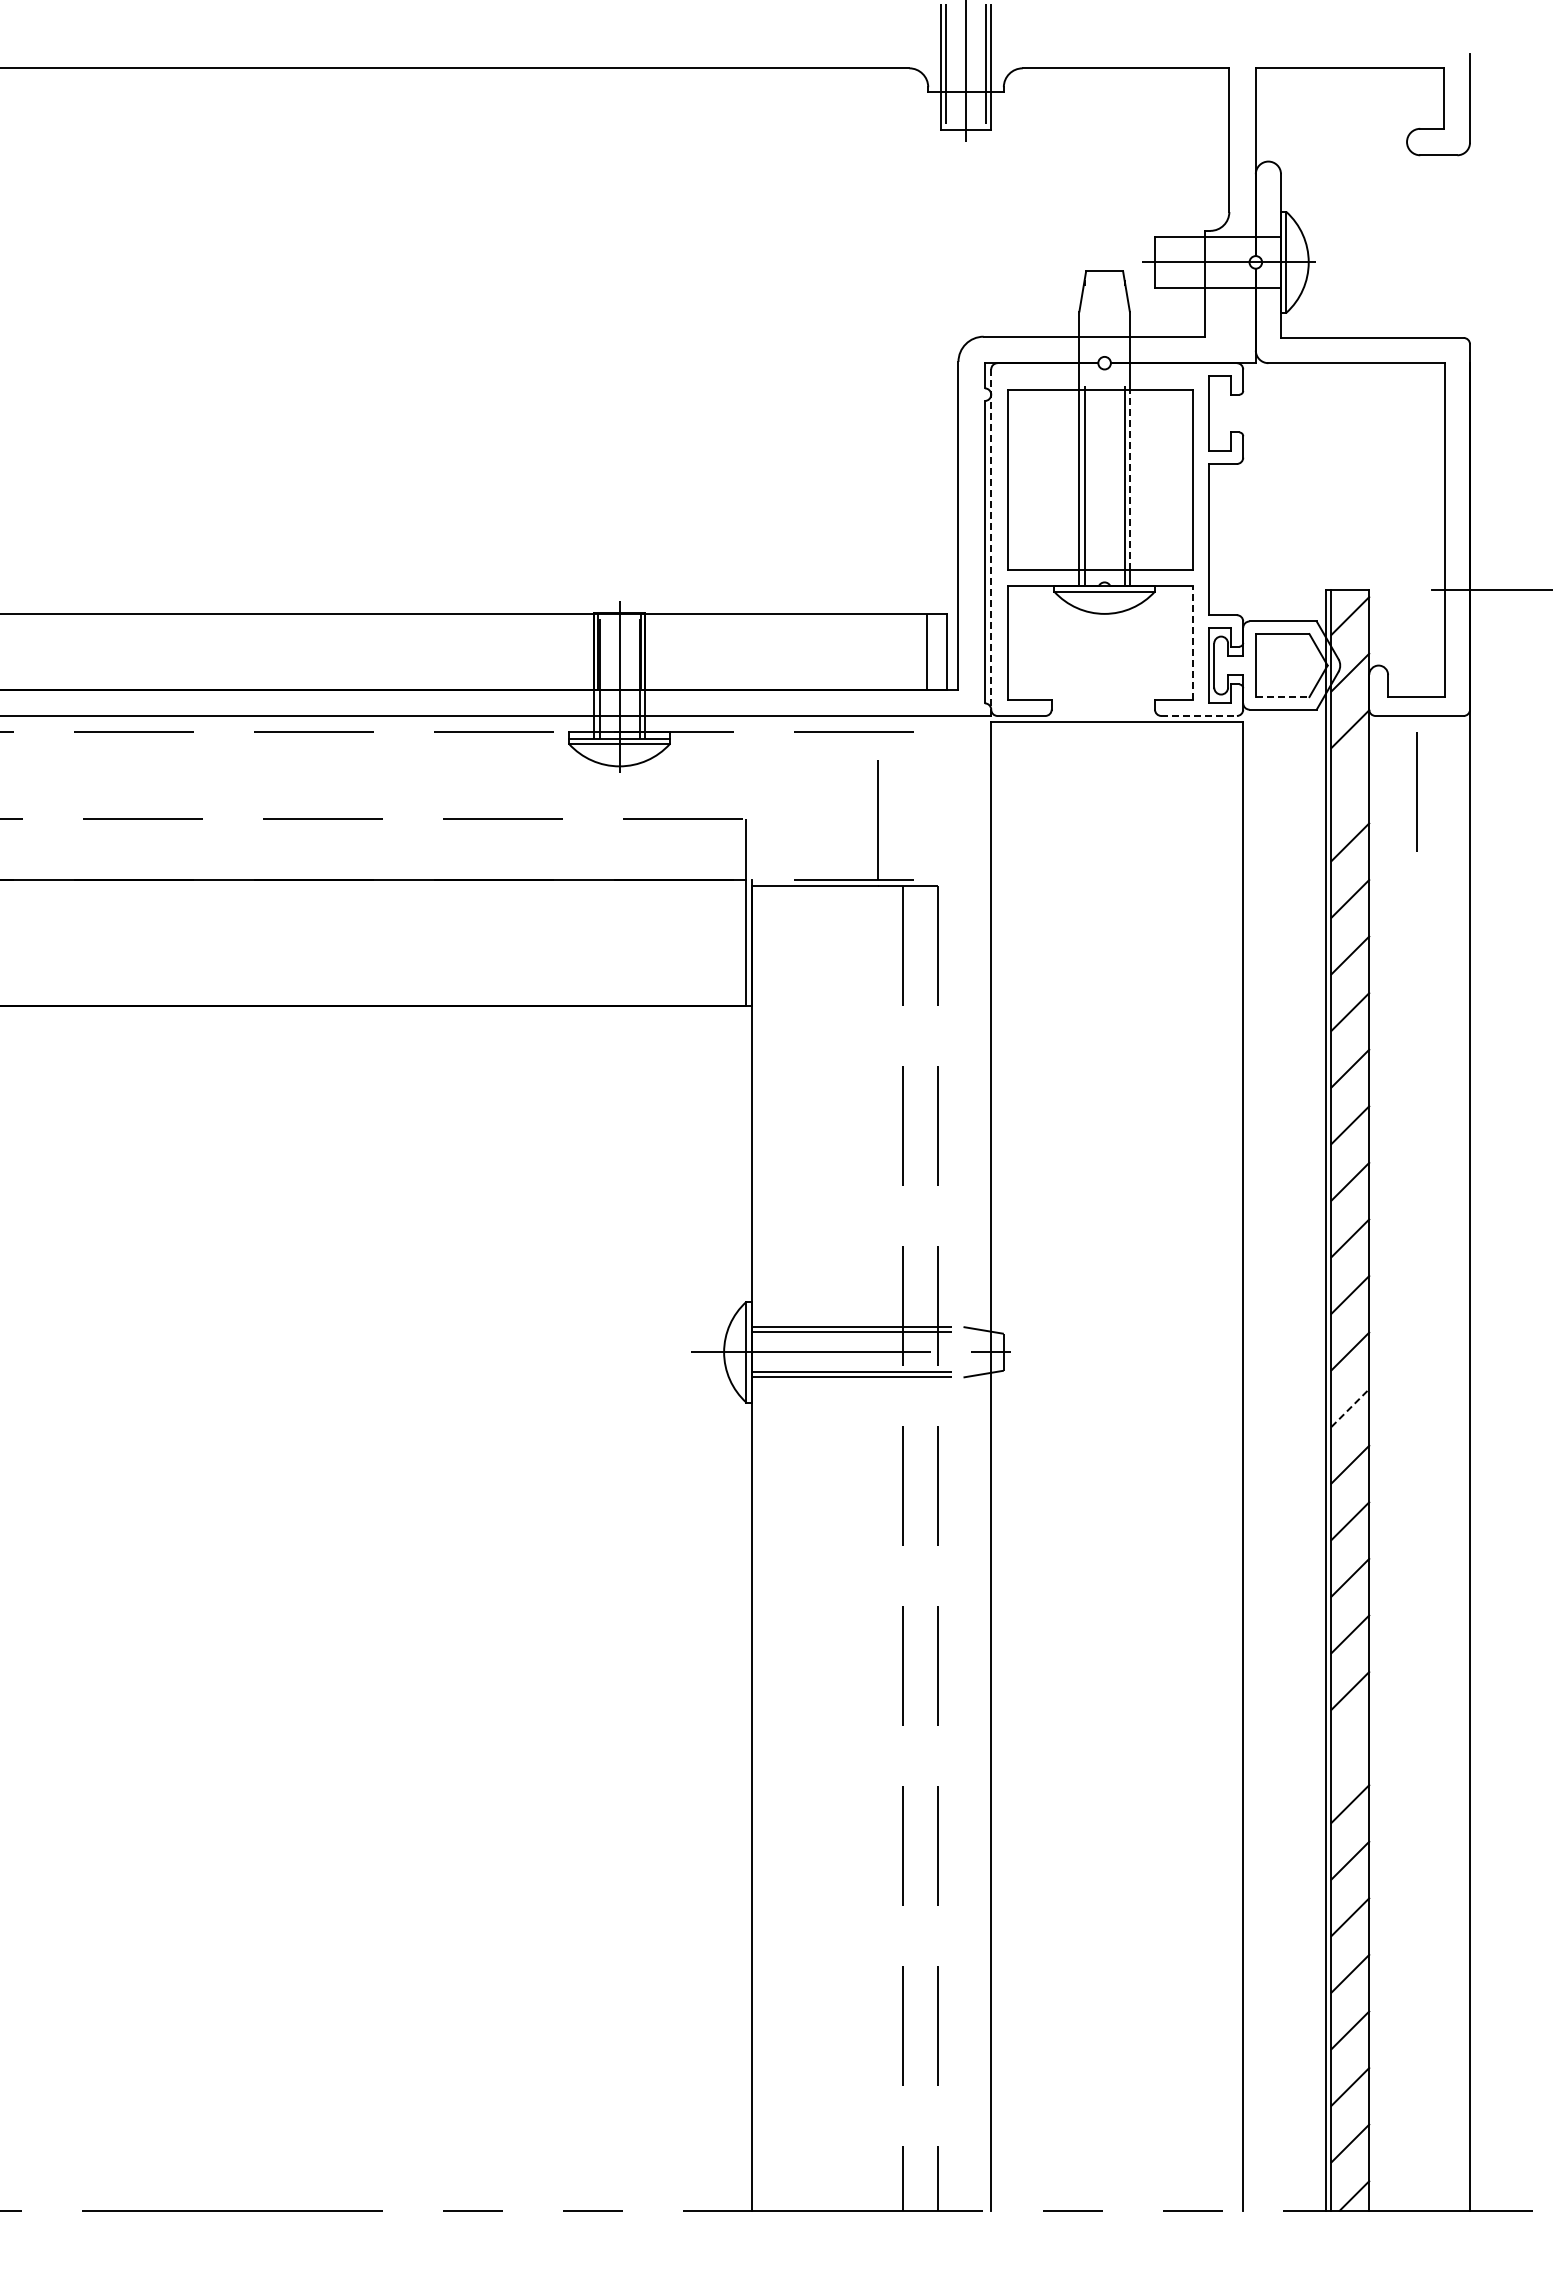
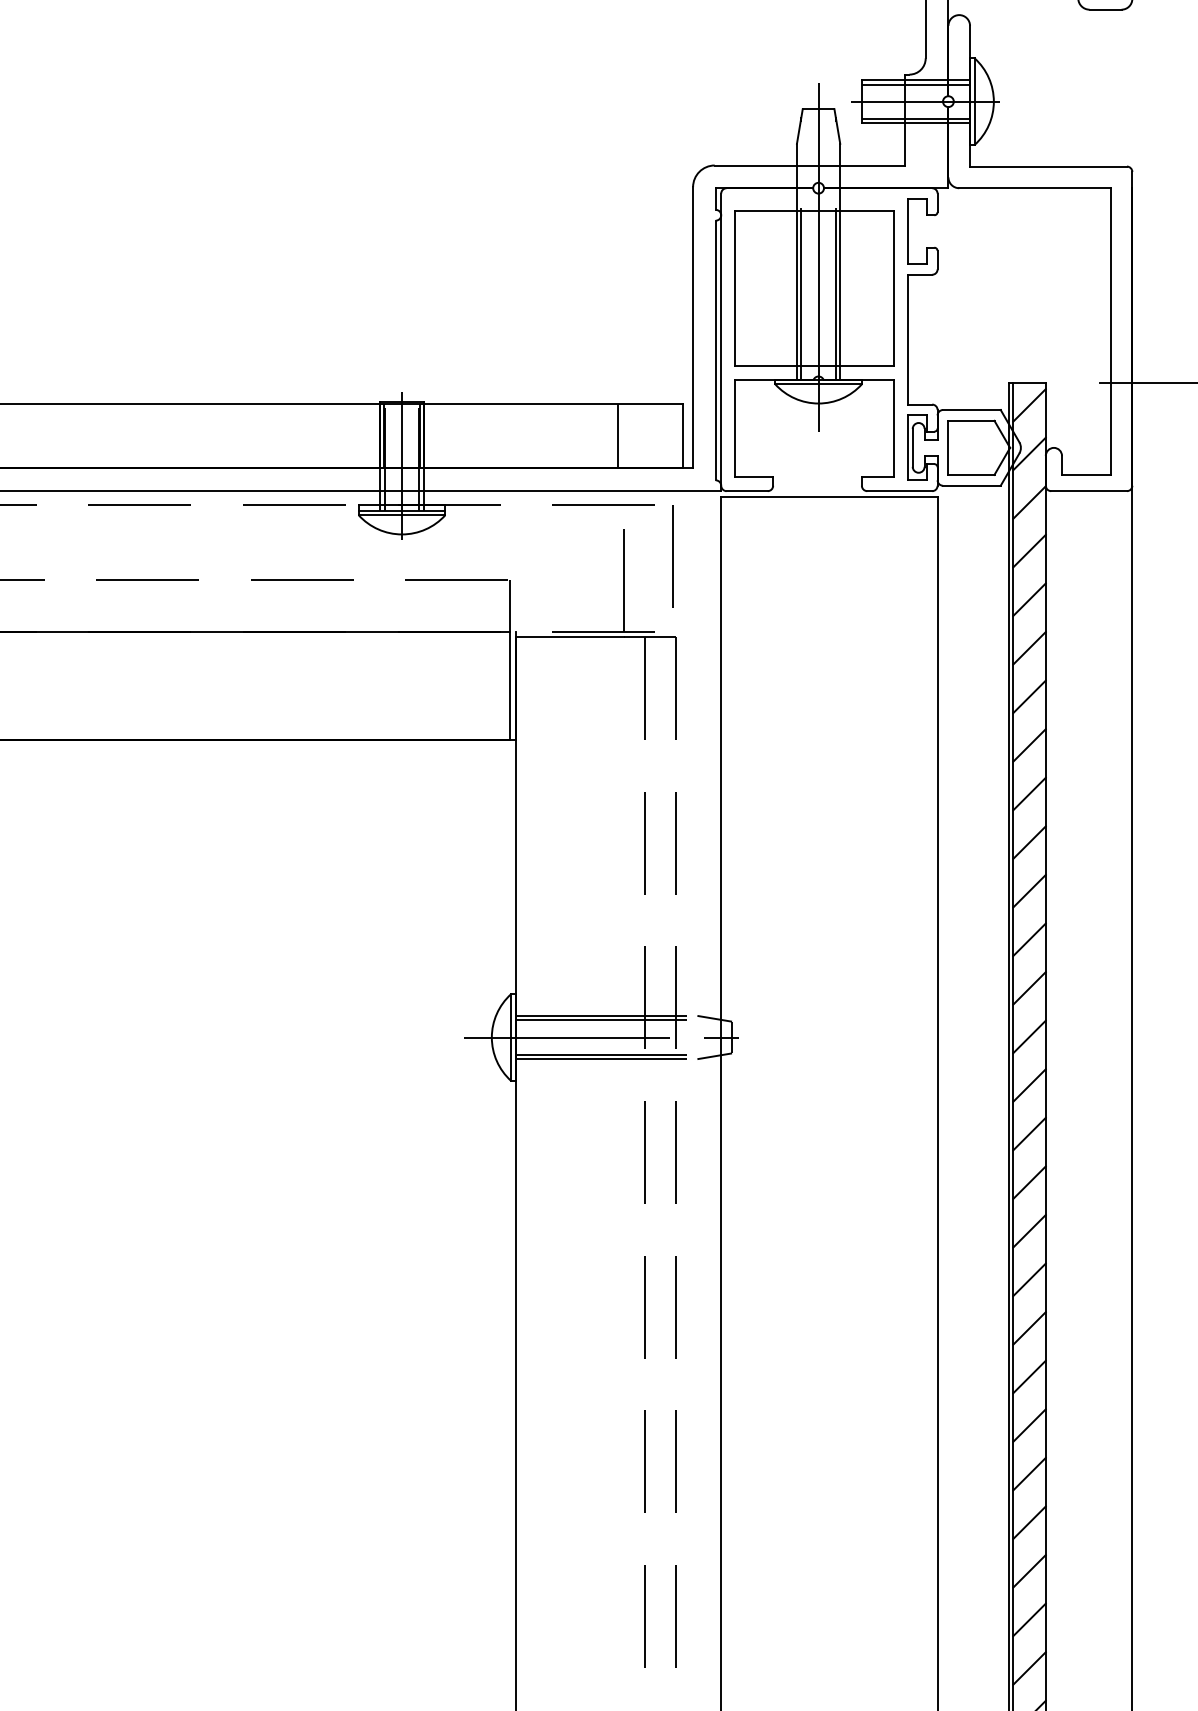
line: (1218, 242) -> (916, 84), added
line: (1218, 282) -> (916, 118), added
line: (1104, 443) -> (818, 257), added
line: (1129, 479) -> (839, 288), dashed -> solid
line: (991, 540) -> (721, 340), dashed -> solid
line: (1192, 642) -> (894, 428), dashed -> solid
line: (926, 651) -> (618, 435), moved
line: (1282, 697) -> (971, 475), dashed -> solid
line: (1199, 715) -> (900, 490), dashed -> solid
line: (1350, 785) -> (1029, 550), added
line: (1416, 791) -> (672, 556), moved
line: (1350, 1408) -> (1029, 1085), dashed -> solid
line: (1350, 1747) -> (1029, 1376), added

